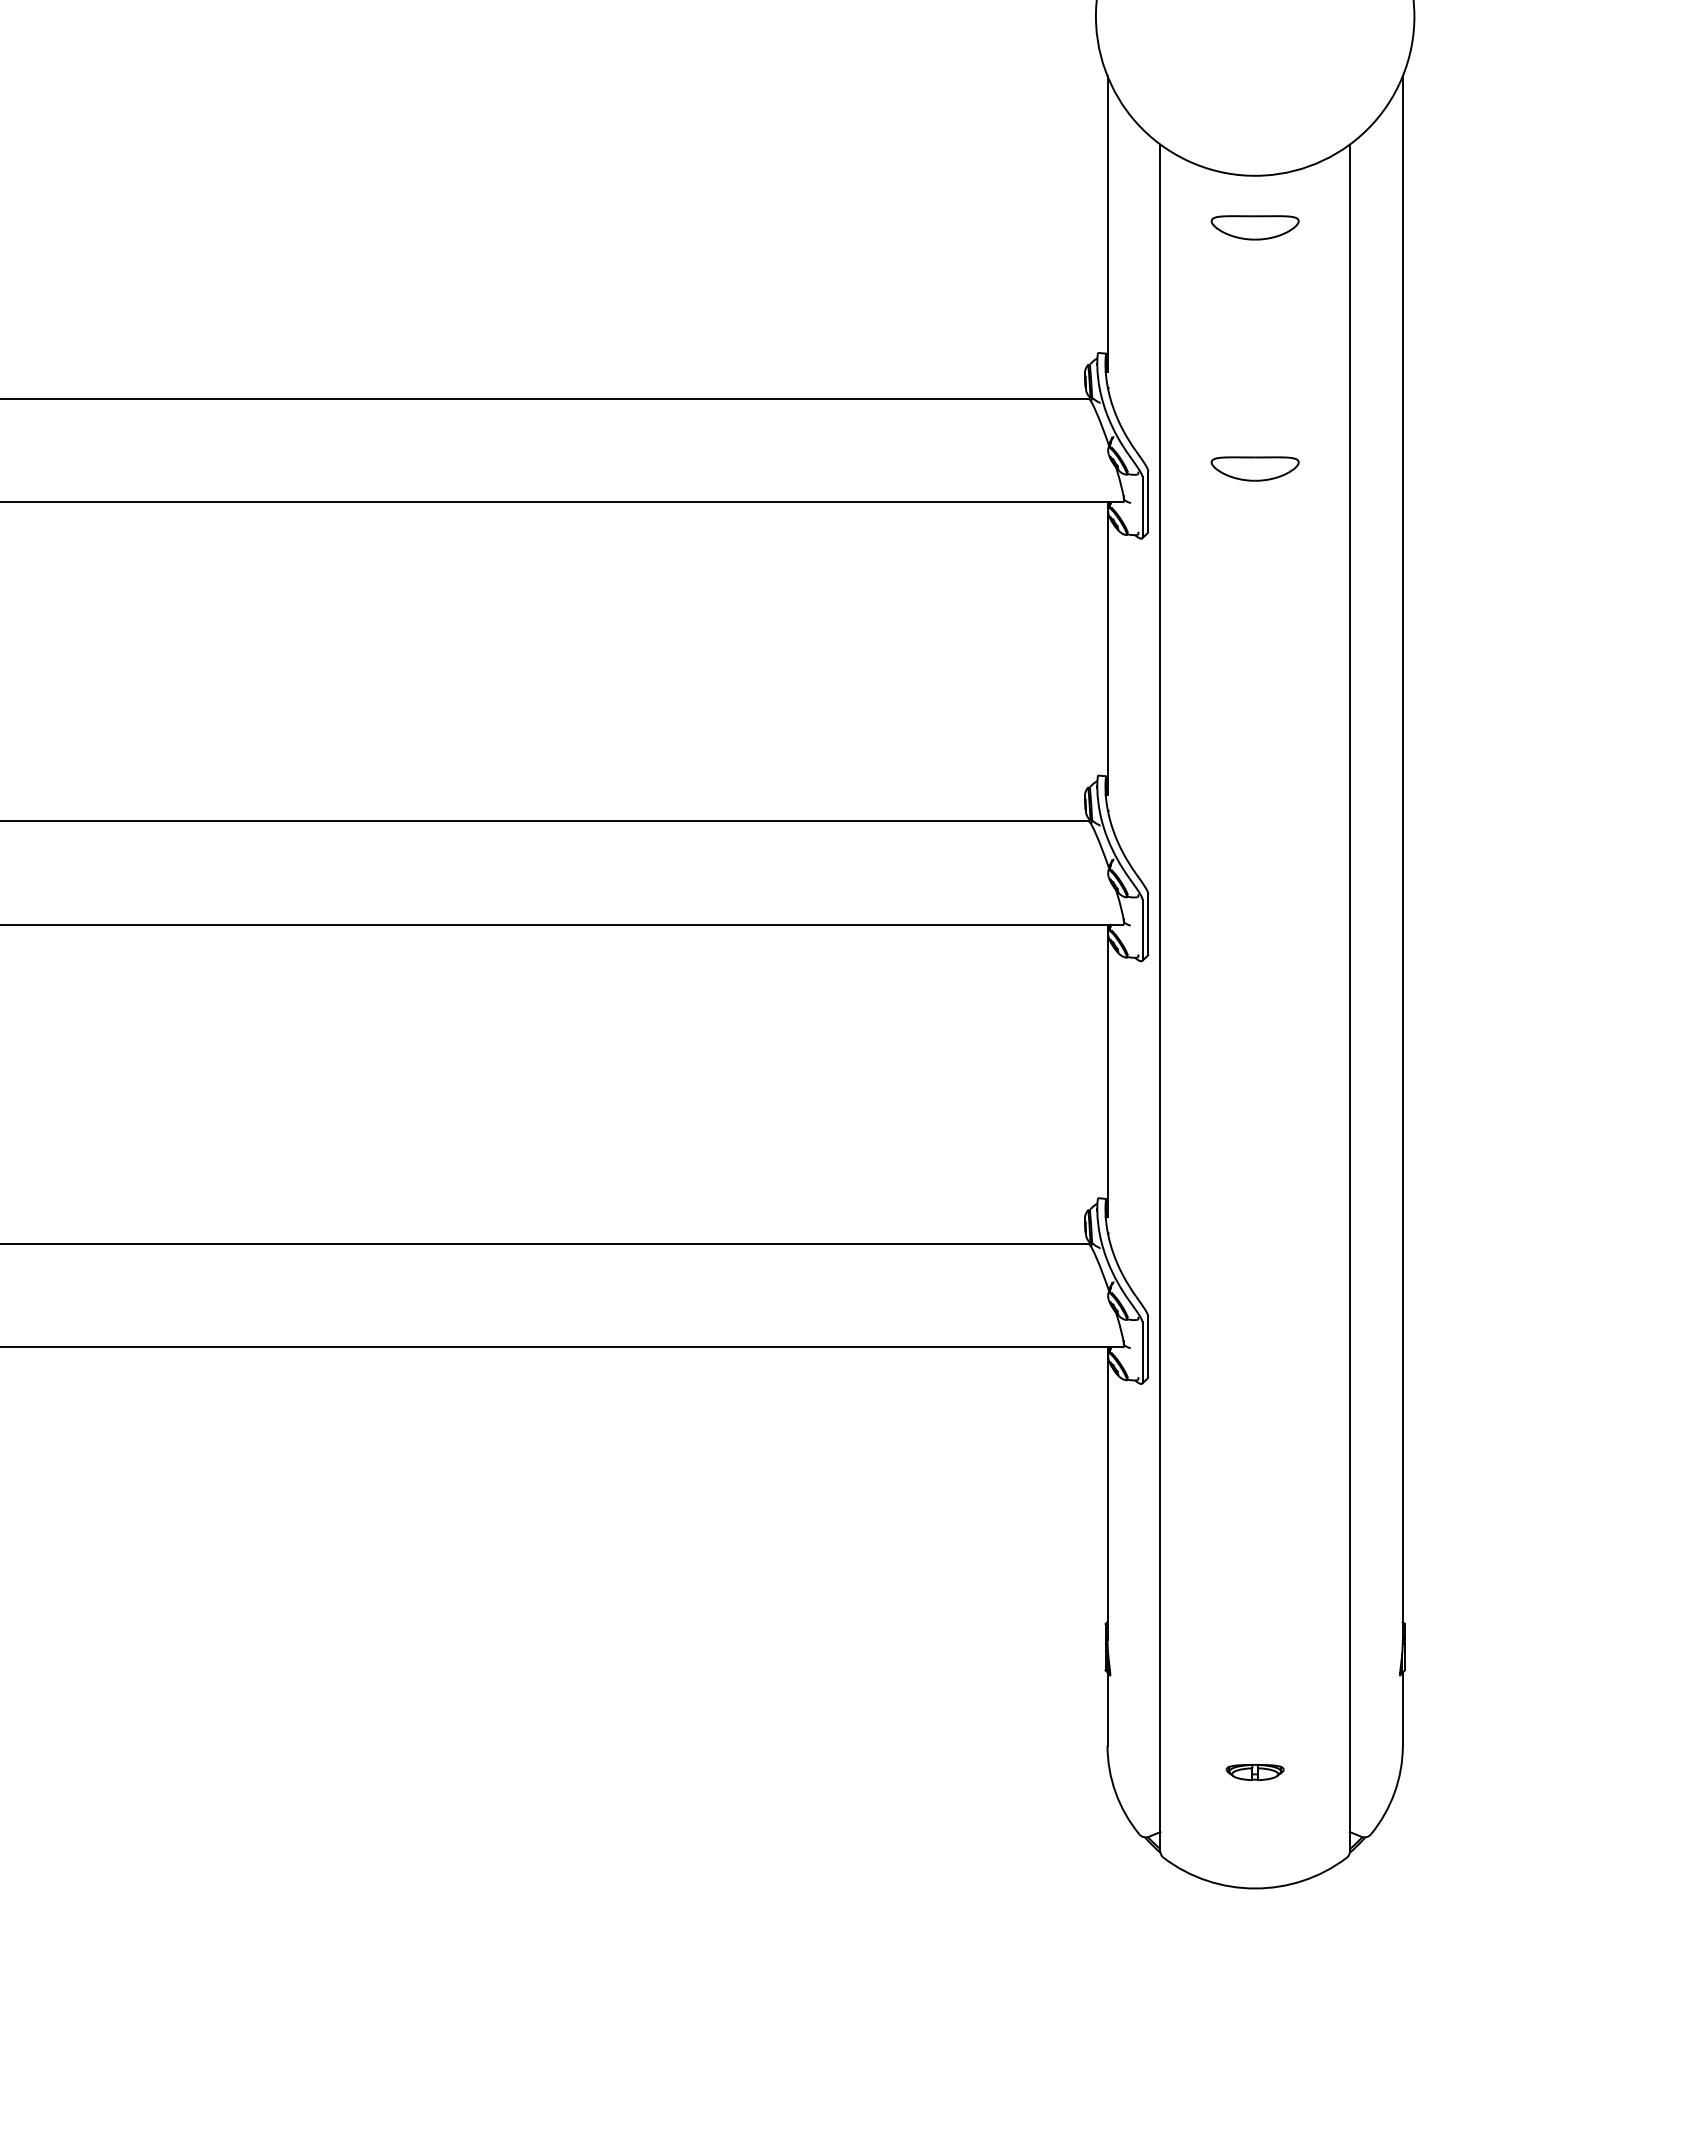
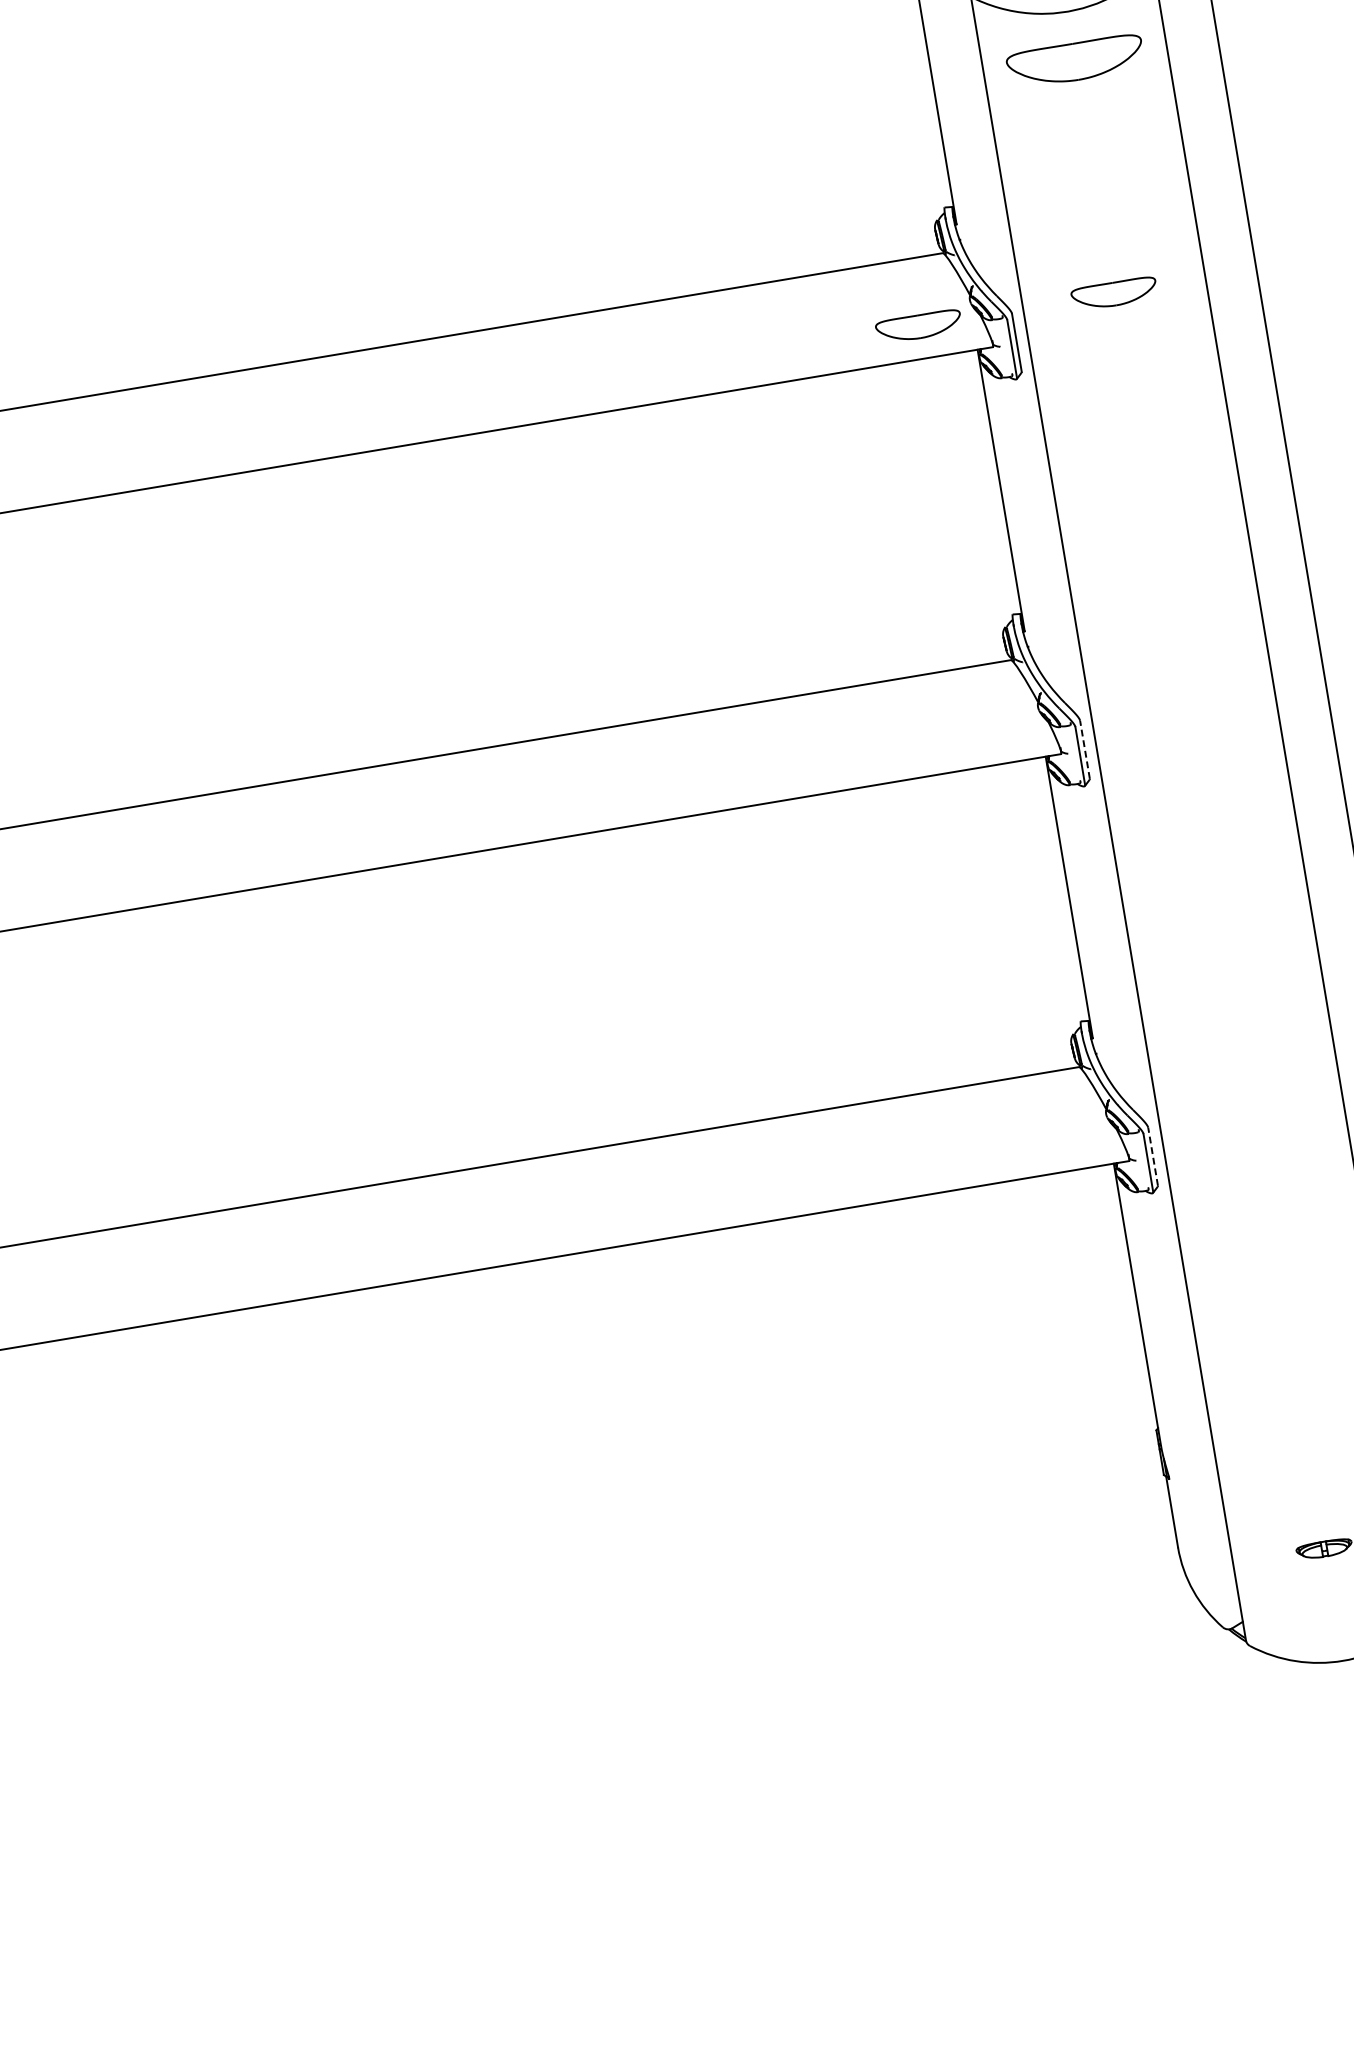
part: (1254, 227) -> (1074, 61), size x1.6
part: (1051, 468) -> (918, 326), added
line: (1148, 923) -> (1084, 748), solid -> dashed
line: (1148, 1346) -> (1153, 1156), solid -> dashed

